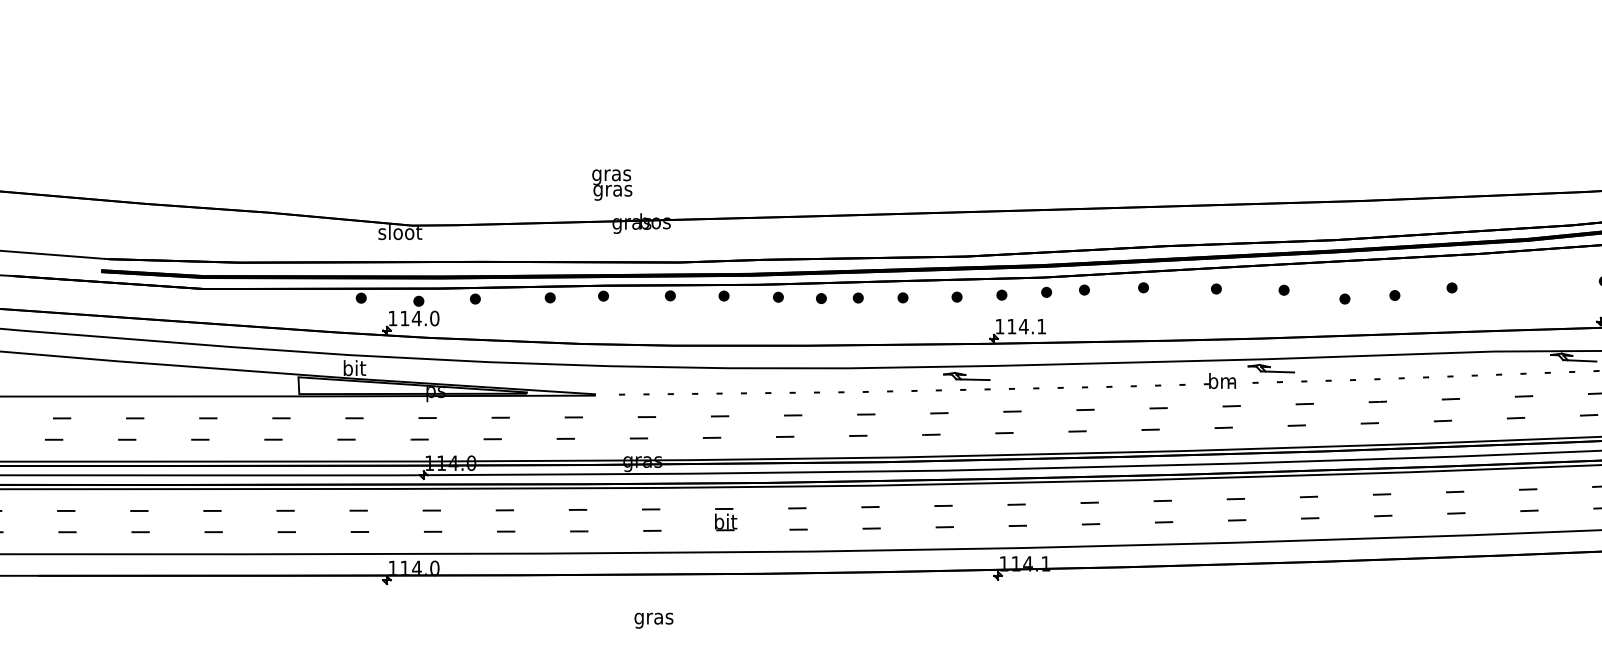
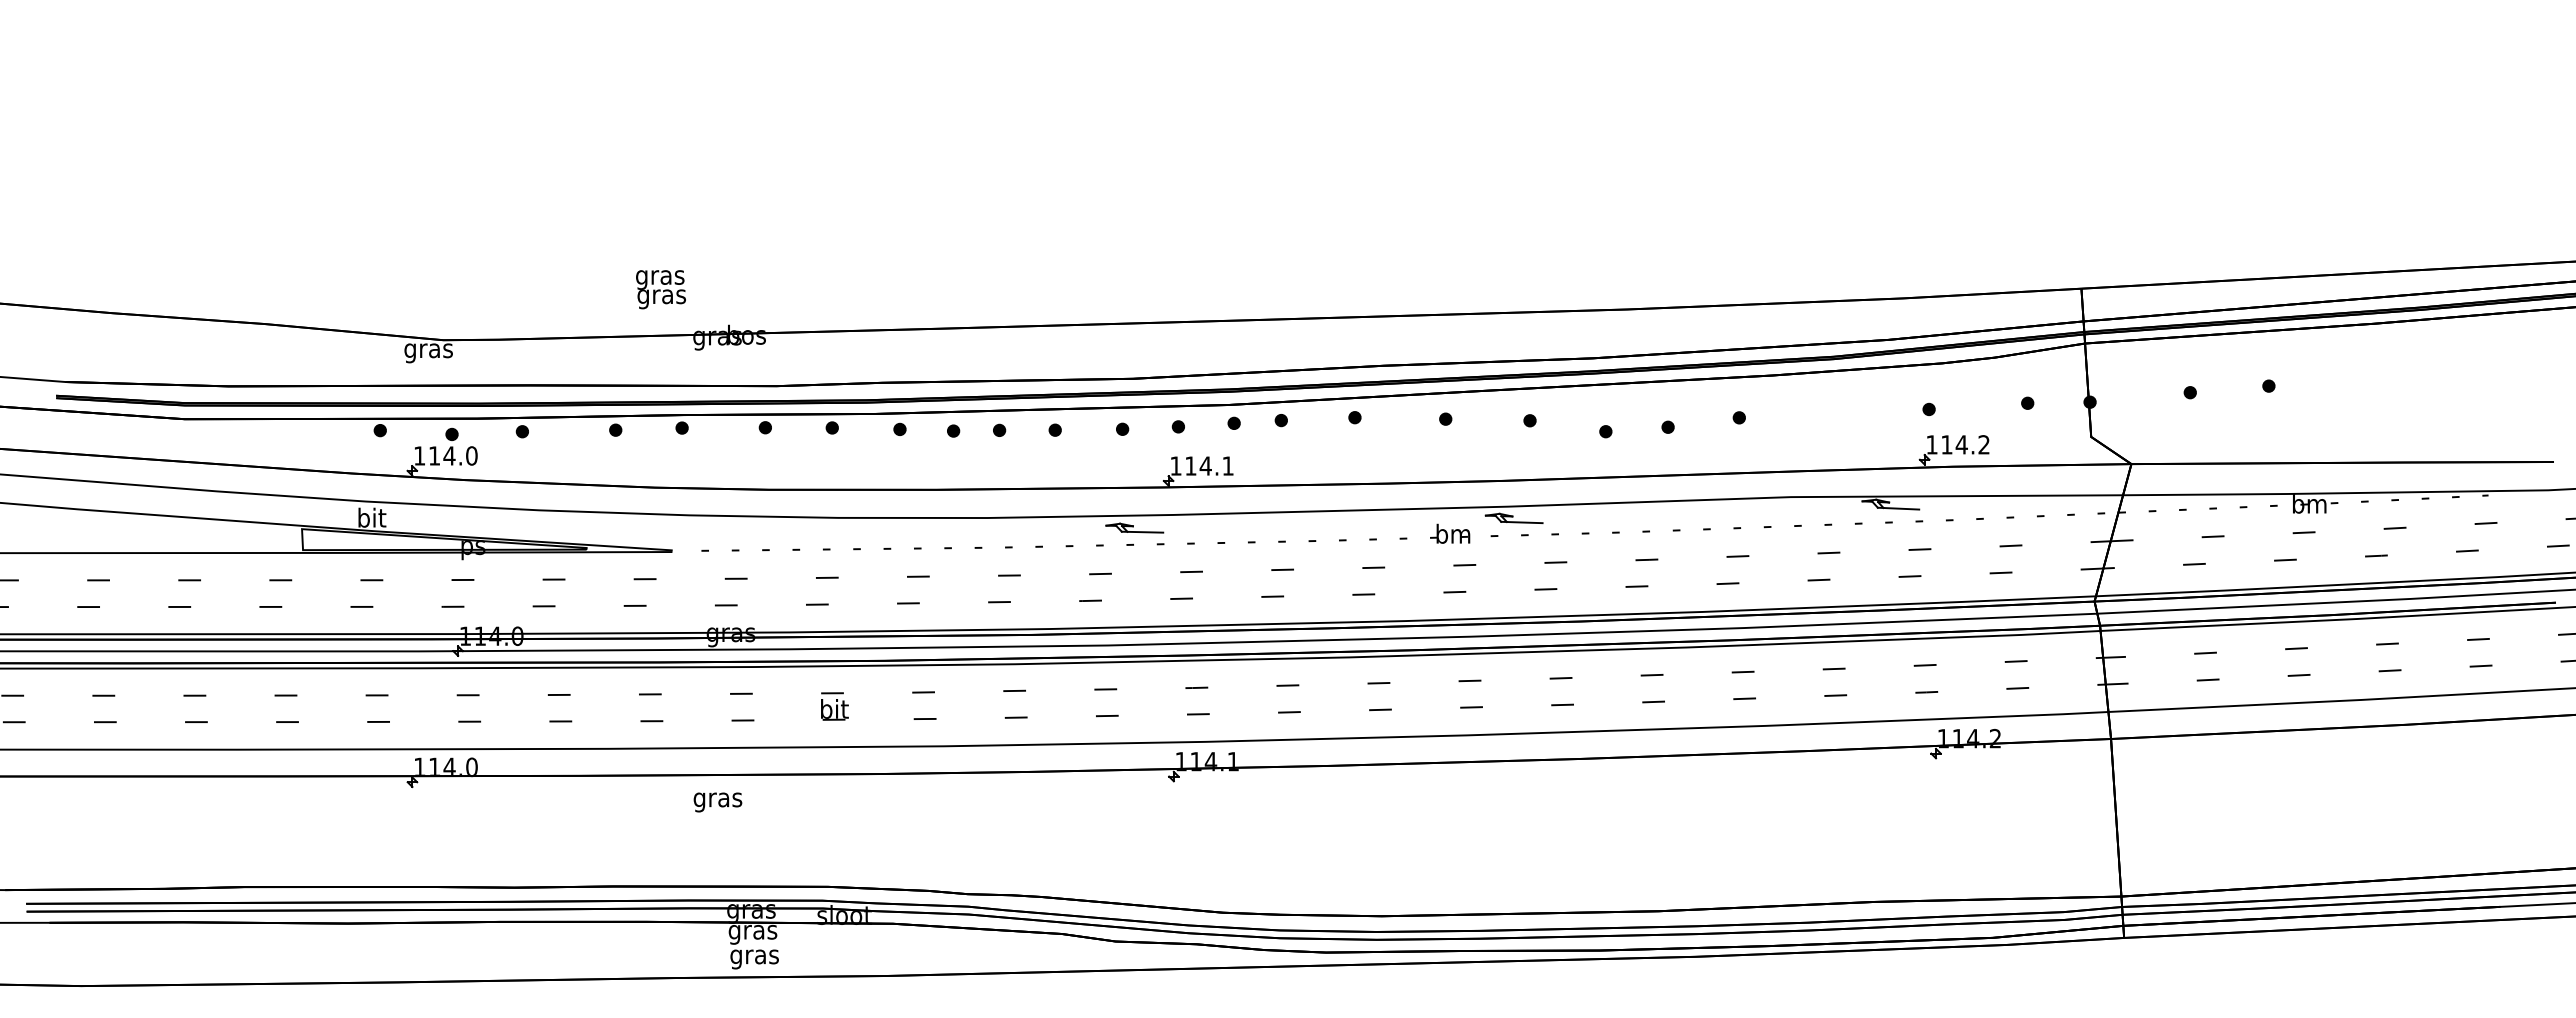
text: (611, 184) -> (660, 289), moved
text: (399, 233) -> (428, 350), sloot -> gras
text: (653, 620) -> (717, 802), moved

